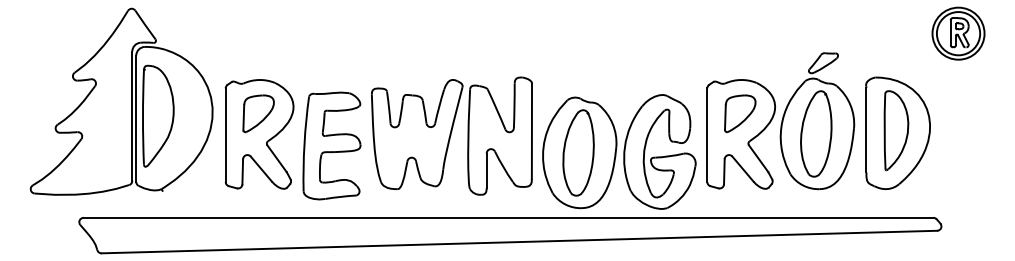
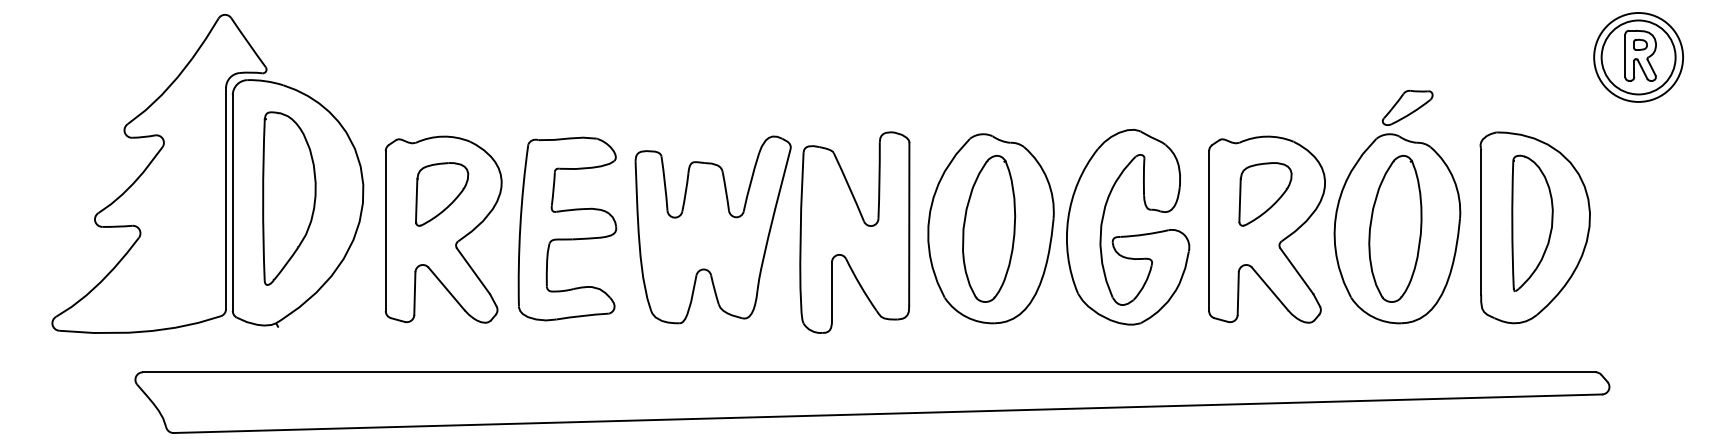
part: (158, 115) -> (289, 197), moved
part: (331, 145) -> (566, 228), moved
part: (619, 151) -> (1058, 226), moved

